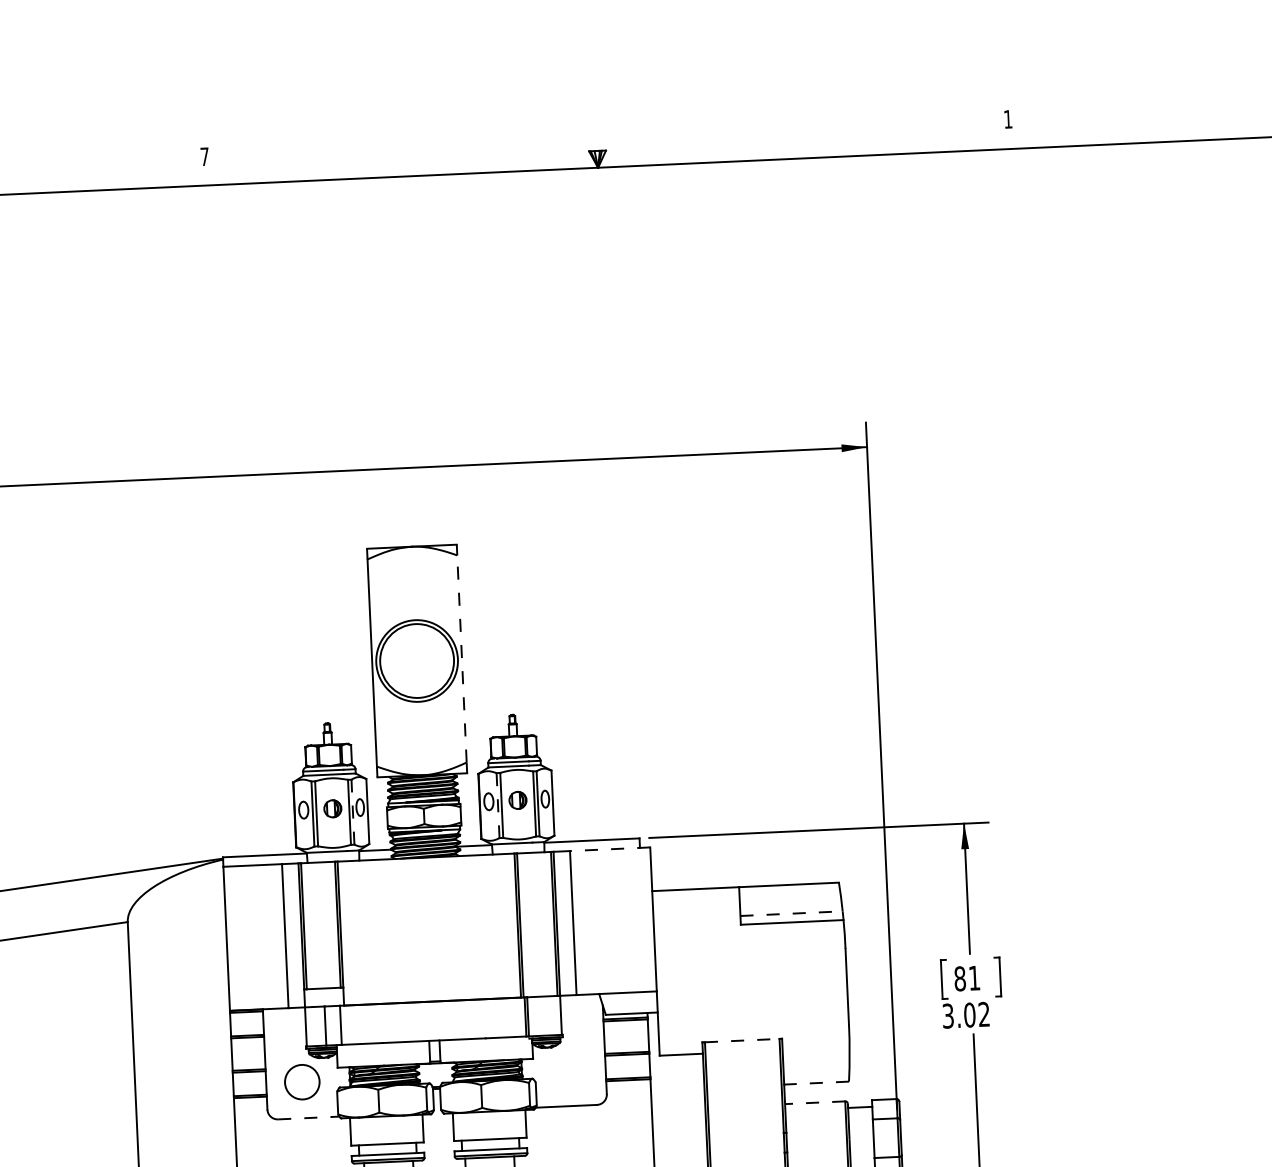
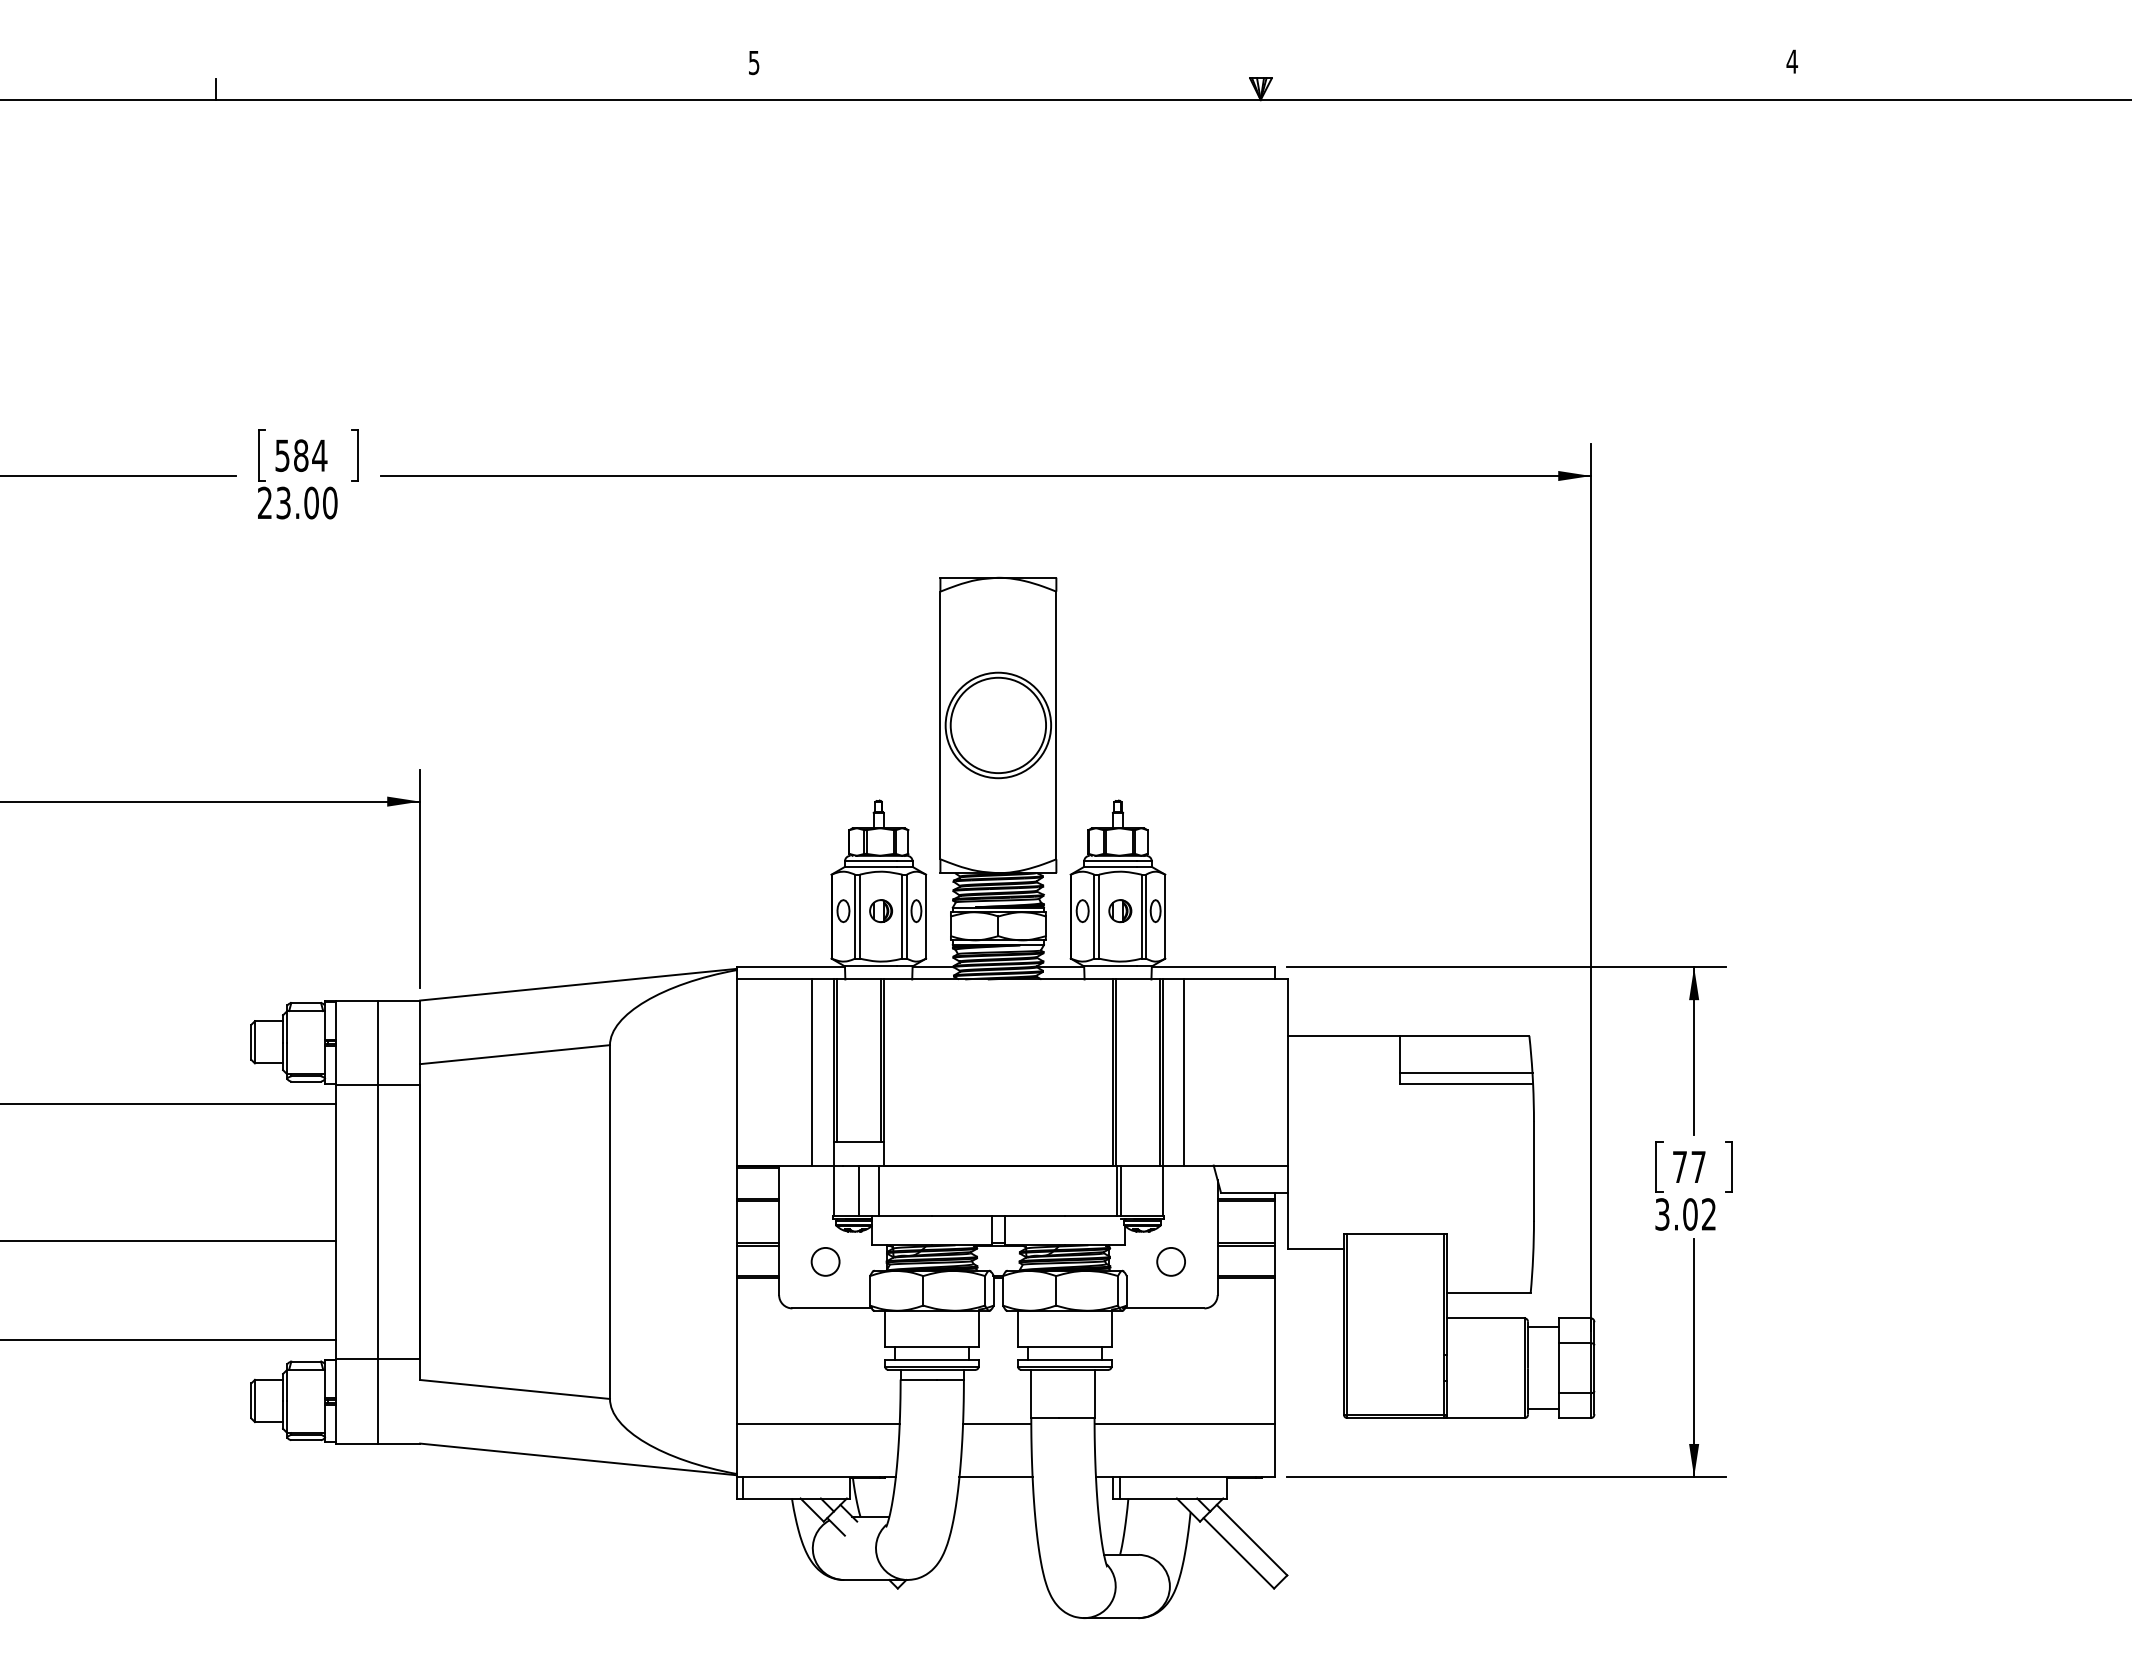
text: (1008, 119) -> (1792, 61), 1 -> 4
text: (205, 157) -> (754, 63), 7 -> 5
line: (462, 659) -> (1056, 725), dashed -> solid
line: (498, 805) -> (1094, 916), dashed -> solid
line: (352, 812) -> (906, 916), dashed -> solid
line: (610, 849) -> (1236, 979), dashed -> solid
line: (791, 913) -> (1466, 1073), dashed -> solid
text: (966, 978) -> (1688, 1166), 81 -> 77
line: (742, 1040) -> (1395, 1233), dashed -> solid
circle: (569, 1069) -> (1170, 1261), added
circle: (302, 1081) -> (825, 1261), size x0.62
line: (816, 1083) -> (1488, 1293), dashed -> solid
line: (814, 1102) -> (1485, 1318), dashed -> solid
line: (309, 1118) -> (832, 1308), dashed -> solid

